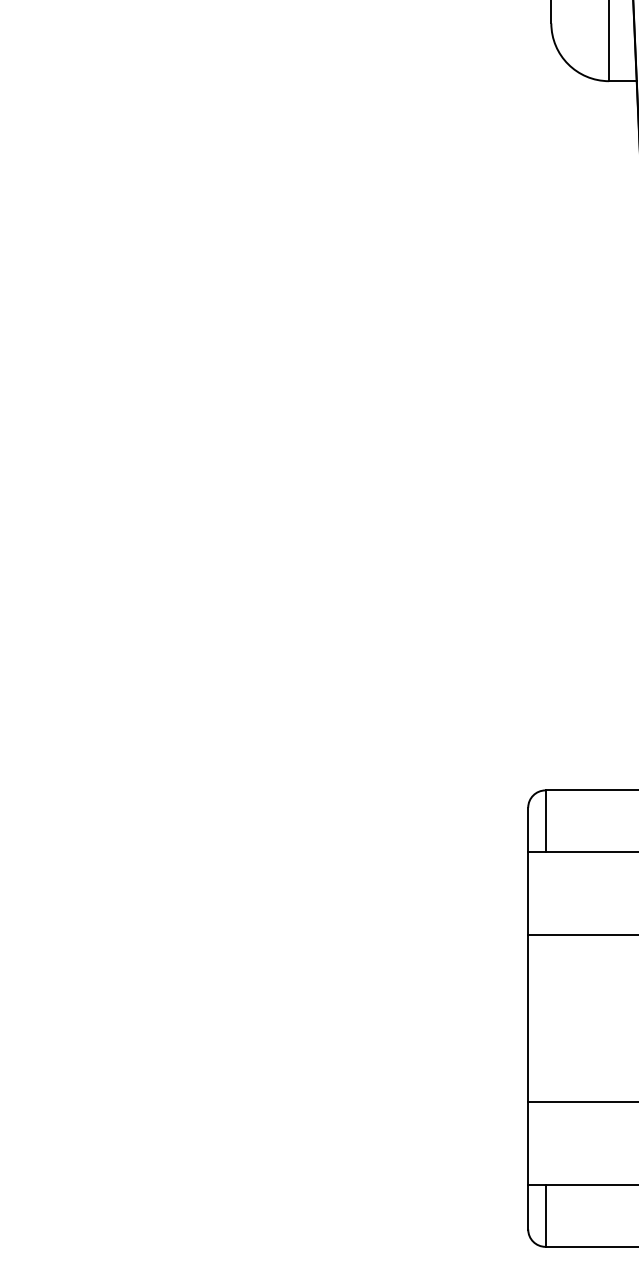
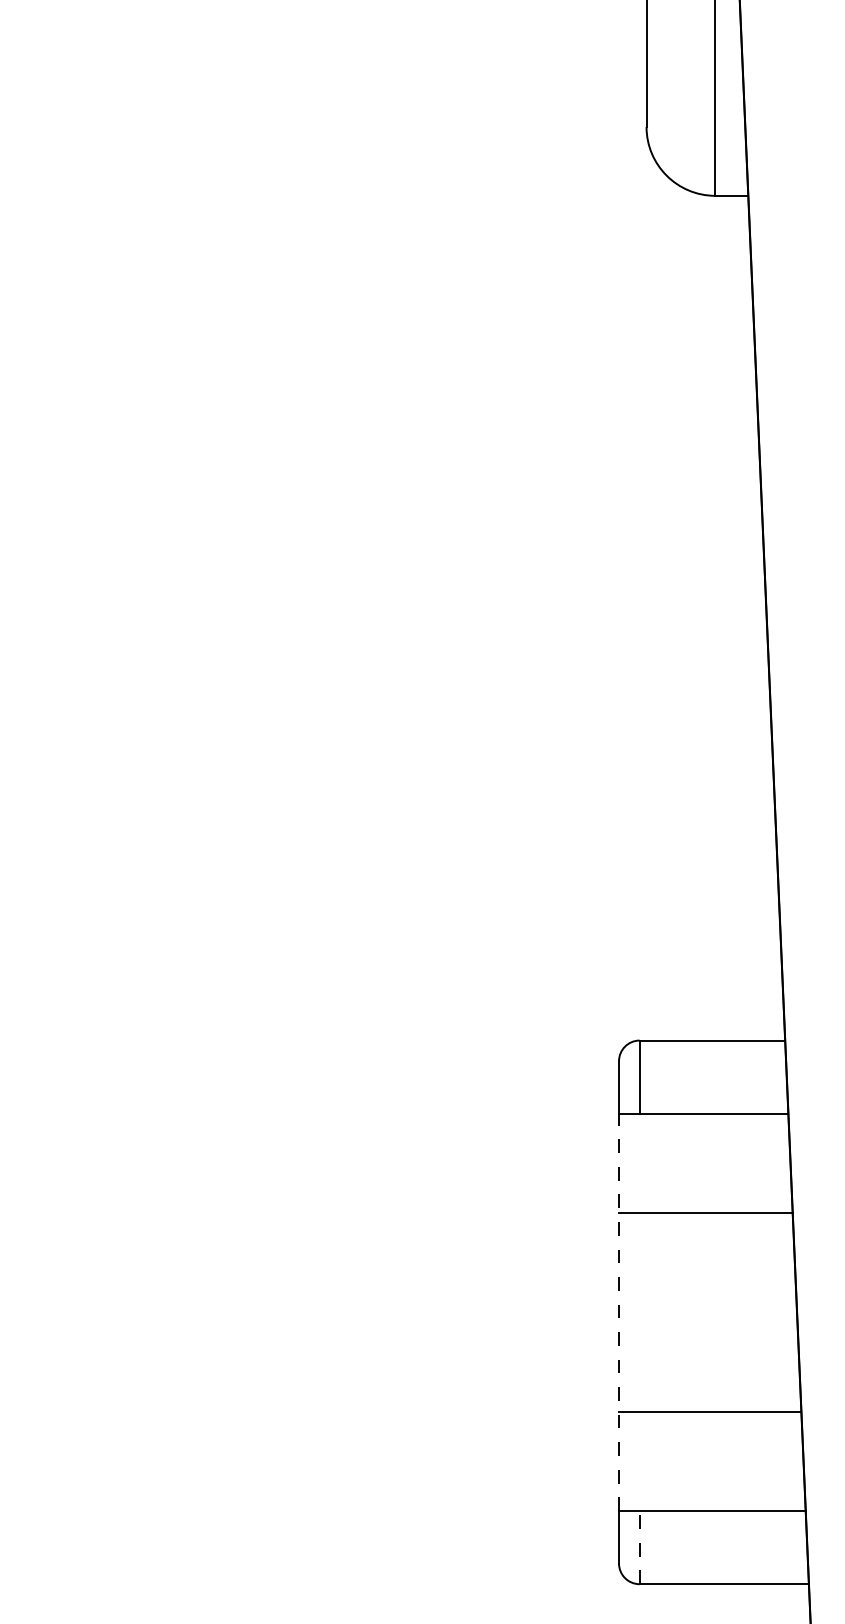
line: (528, 1018) -> (619, 1312), solid -> dashed
line: (545, 1216) -> (639, 1547), solid -> dashed

